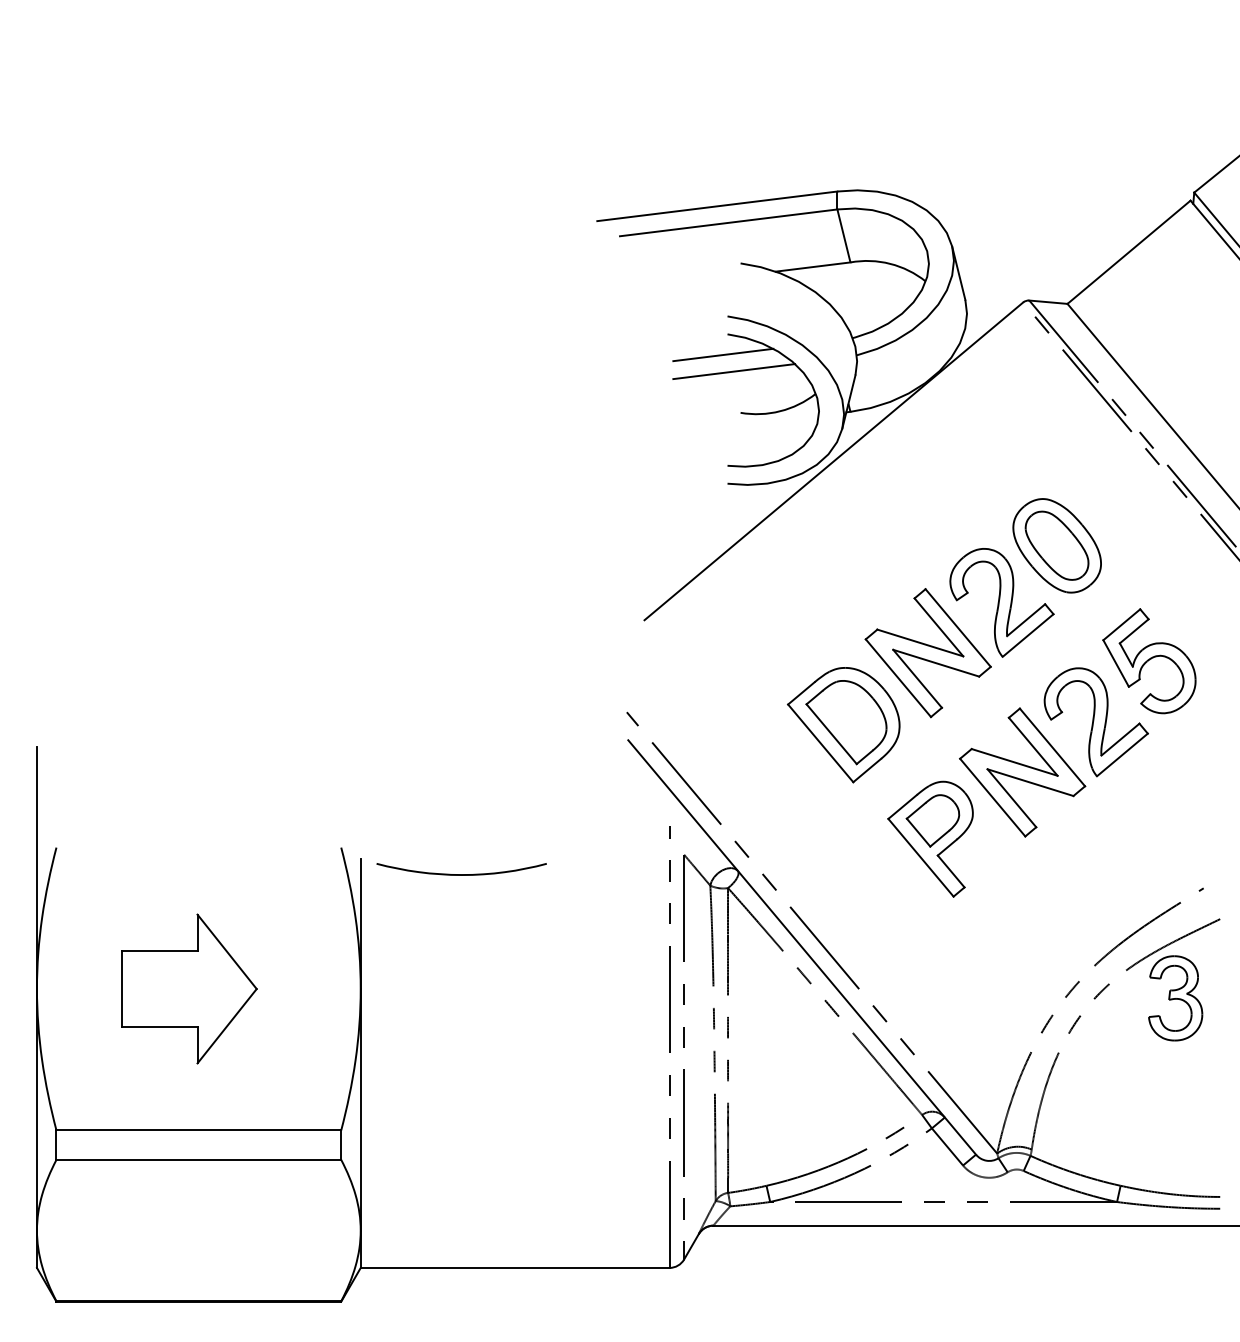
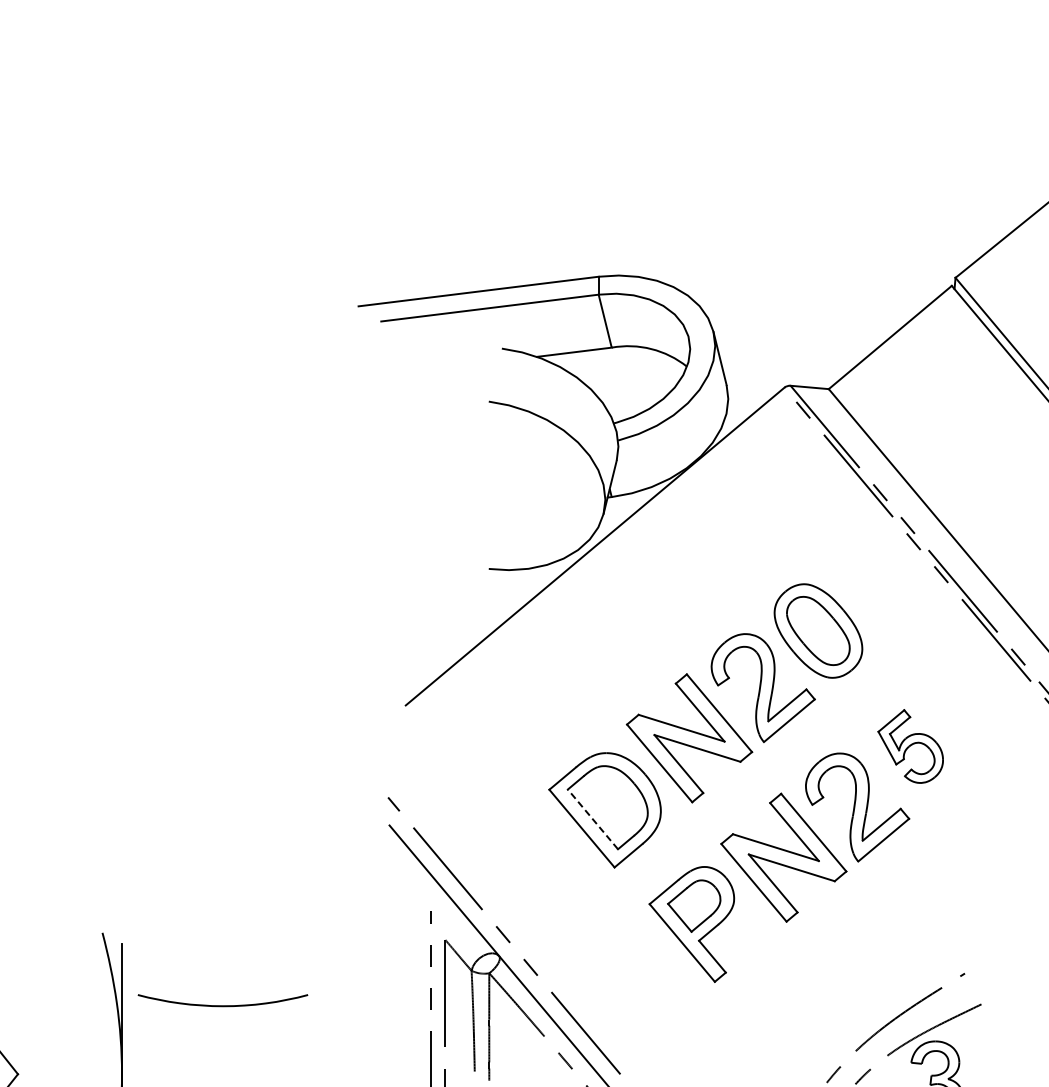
part: (745, 412) -> (506, 497), removed
part: (1149, 661) -> (910, 746), size x0.7
line: (831, 733) -> (592, 818), solid -> dashed
curve: (461, 874) -> (222, 1005), moved

